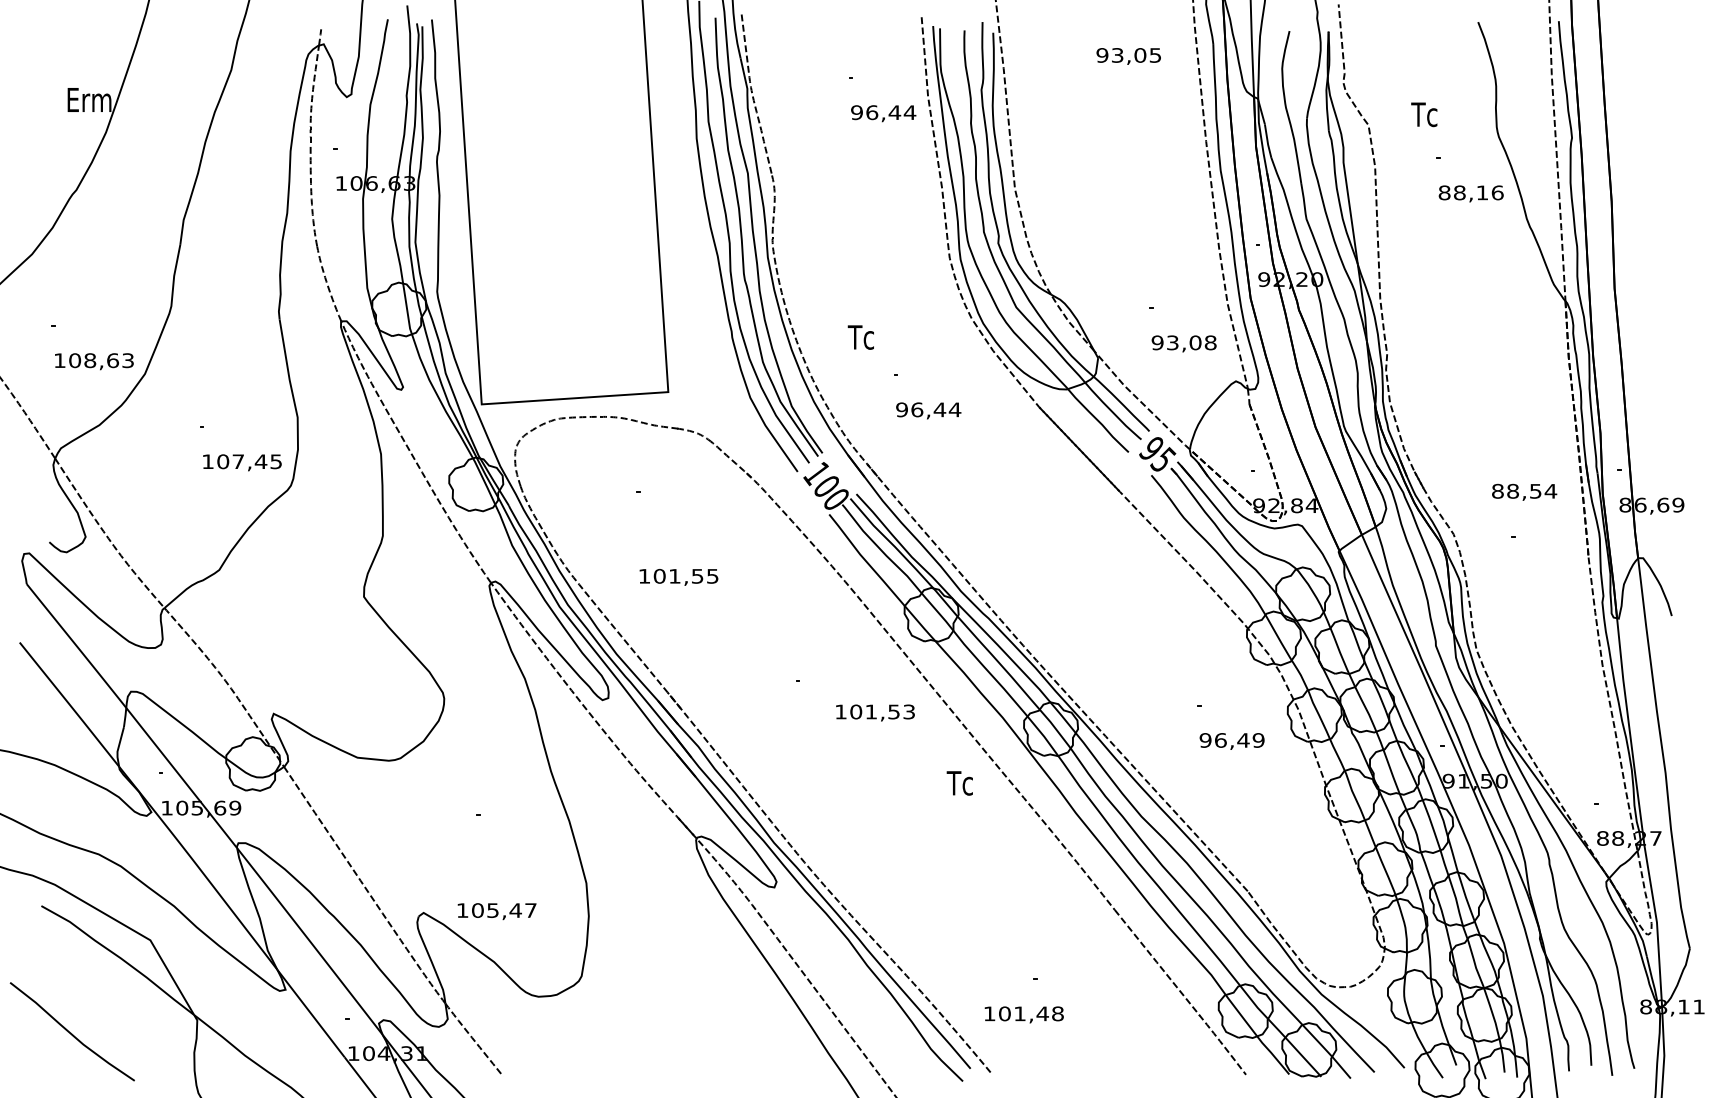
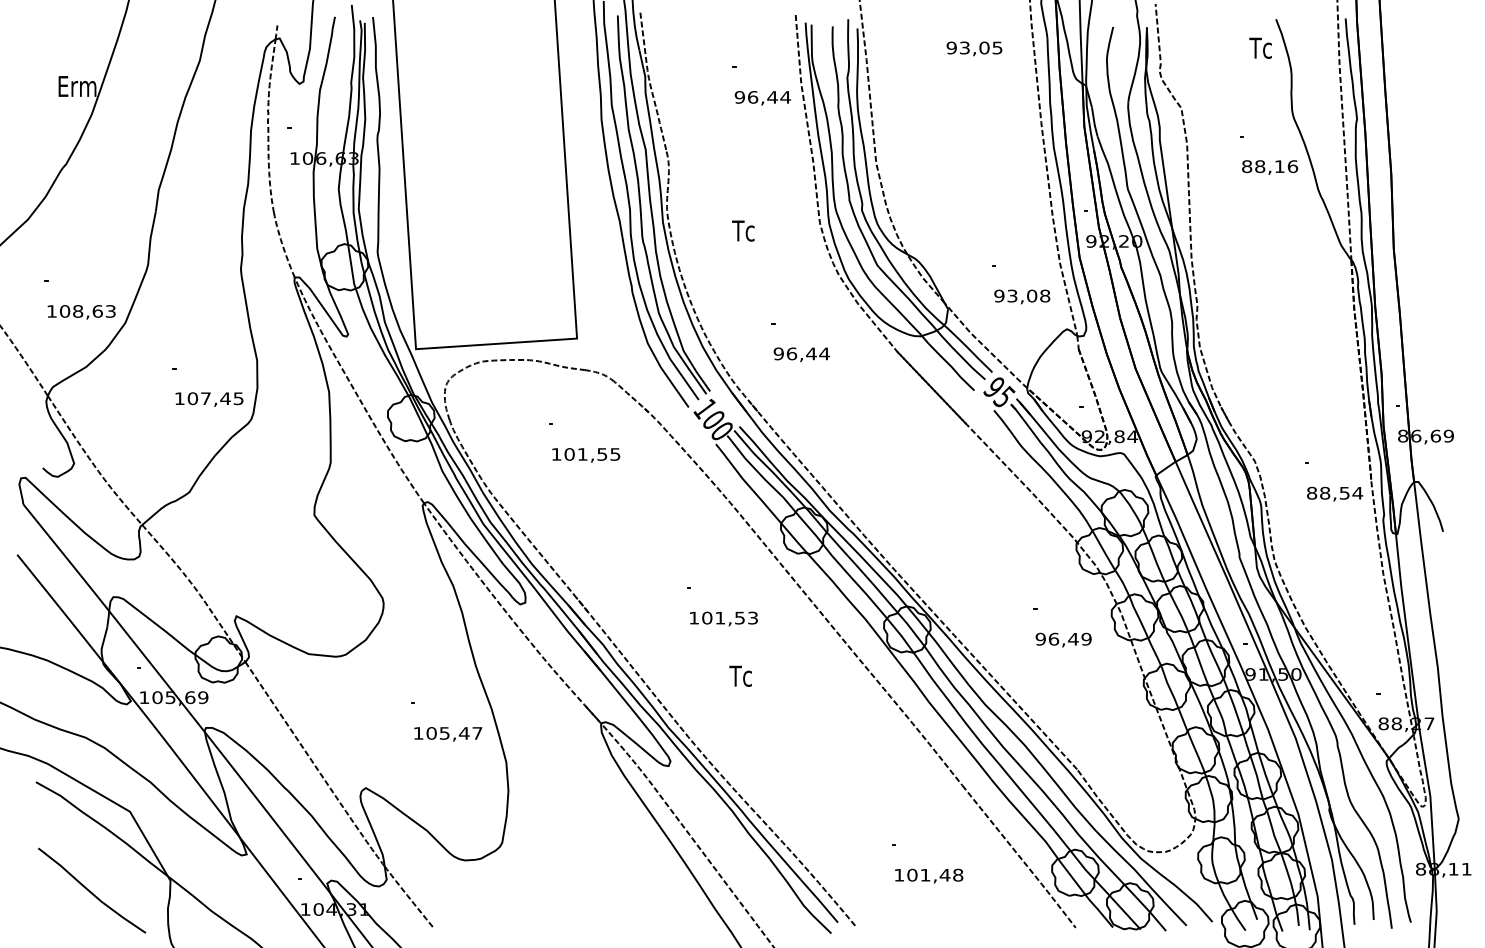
text: (1424, 114) -> (1260, 48), moved
text: (860, 337) -> (742, 231), moved
text: (1524, 491) -> (1335, 493), moved
text: (678, 577) -> (585, 455), moved
text: (875, 712) -> (723, 618), moved
text: (959, 783) -> (740, 676), moved
text: (496, 911) -> (447, 734), moved
text: (1023, 1014) -> (928, 875), moved
curve: (71, 1032) -> (91, 891), moved

